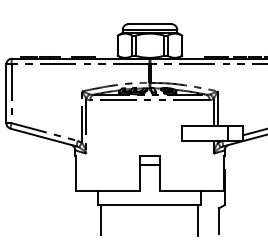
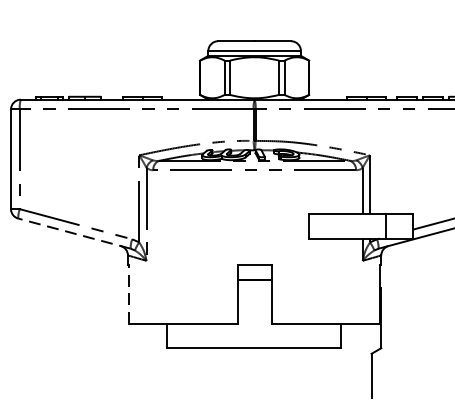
line: (43, 137) -> (73, 233), solid -> dashed
line: (76, 173) -> (129, 294), solid -> dashed
line: (101, 220) -> (172, 374), removed
line: (198, 220) -> (336, 374), removed

